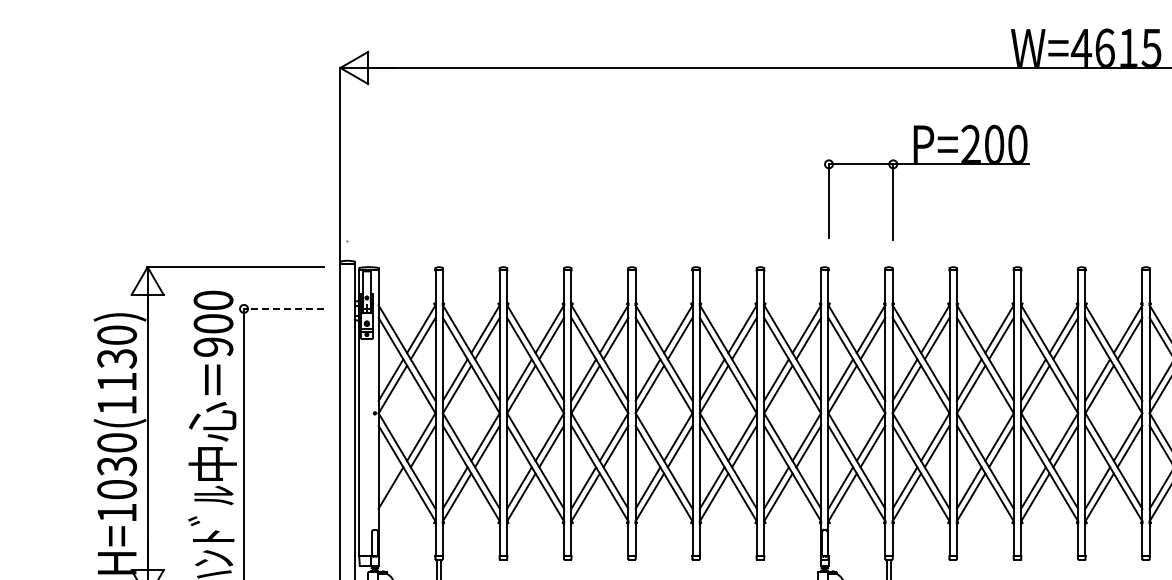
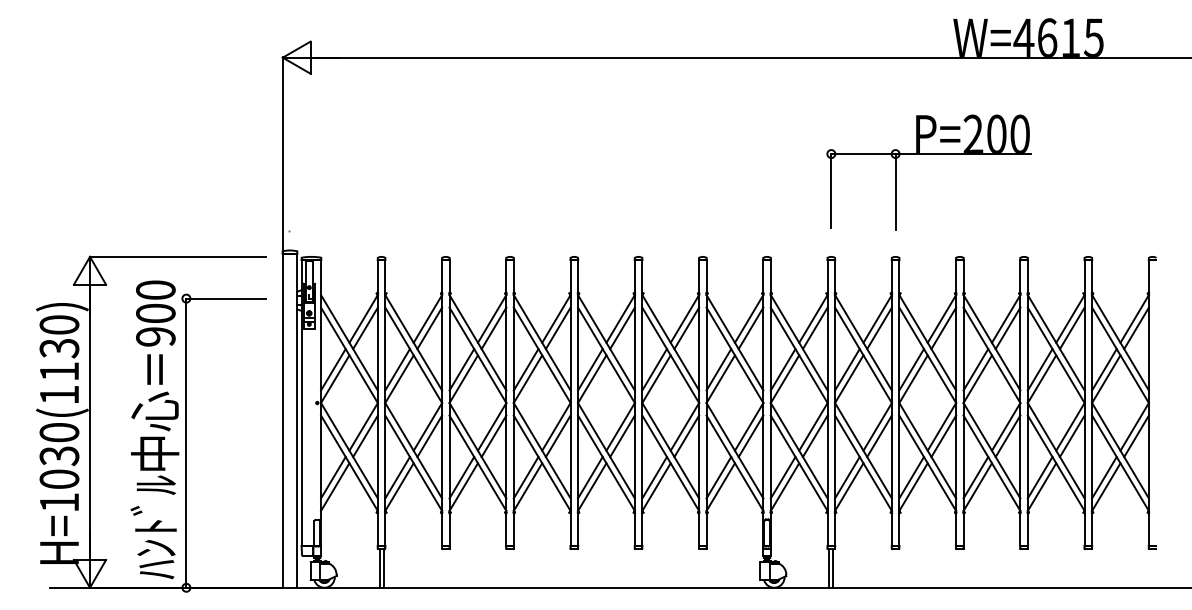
part: (926, 164) -> (928, 154), moved
line: (283, 308) -> (225, 298), dashed -> solid
line: (393, 497) -> (335, 487), added

